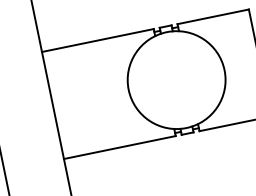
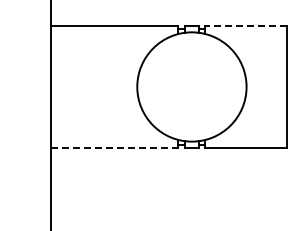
line: (213, 16) -> (246, 25), solid -> dashed
line: (119, 148) -> (114, 148), solid -> dashed

